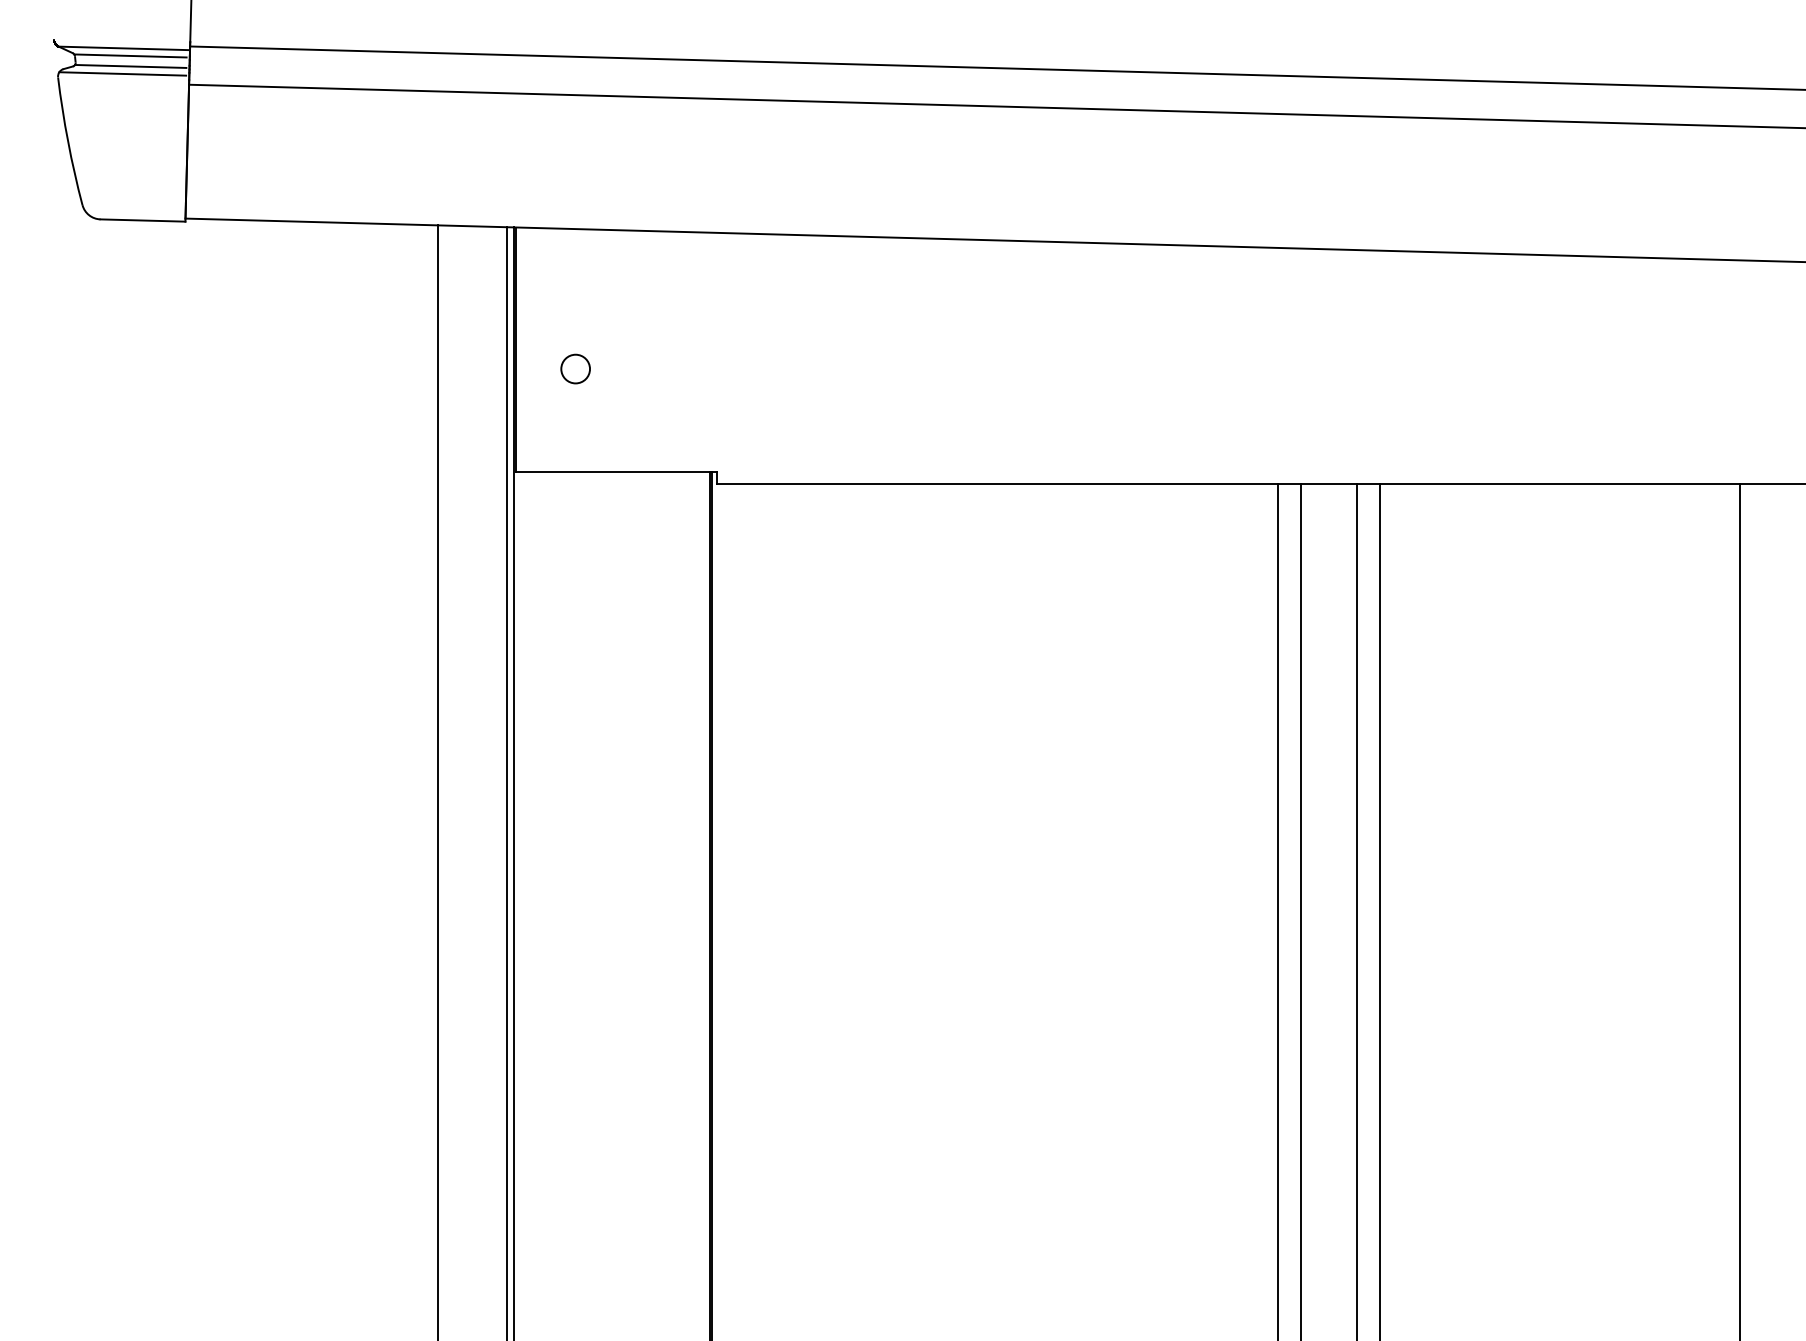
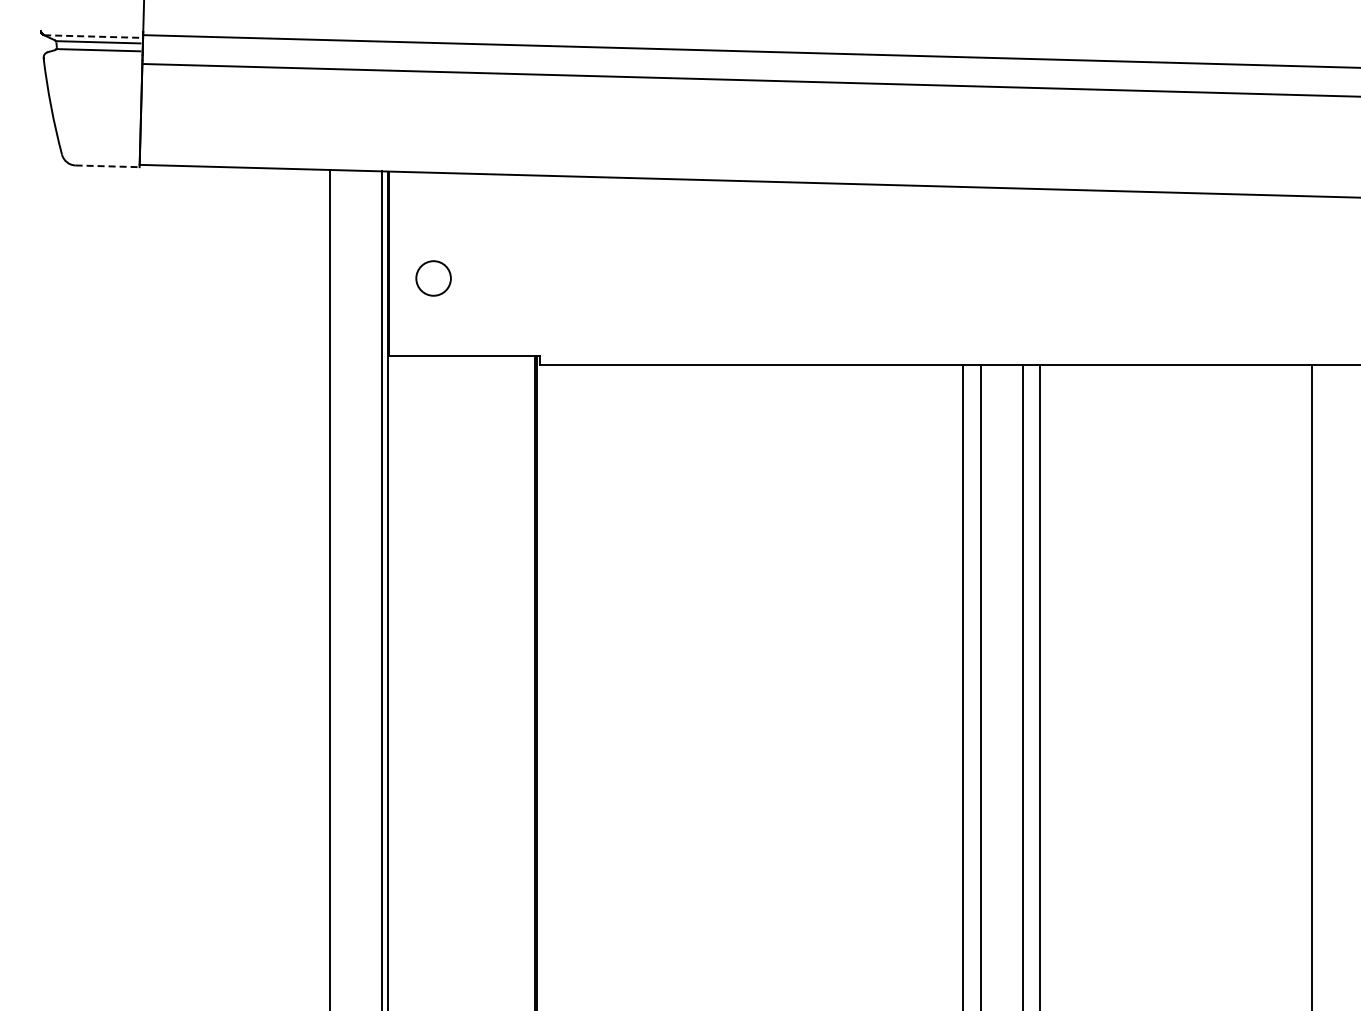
line: (125, 48) -> (94, 36), solid -> dashed
line: (122, 73) -> (92, 55), removed
line: (144, 220) -> (108, 166), solid -> dashed
circle: (575, 368) -> (433, 277), size x1.6

